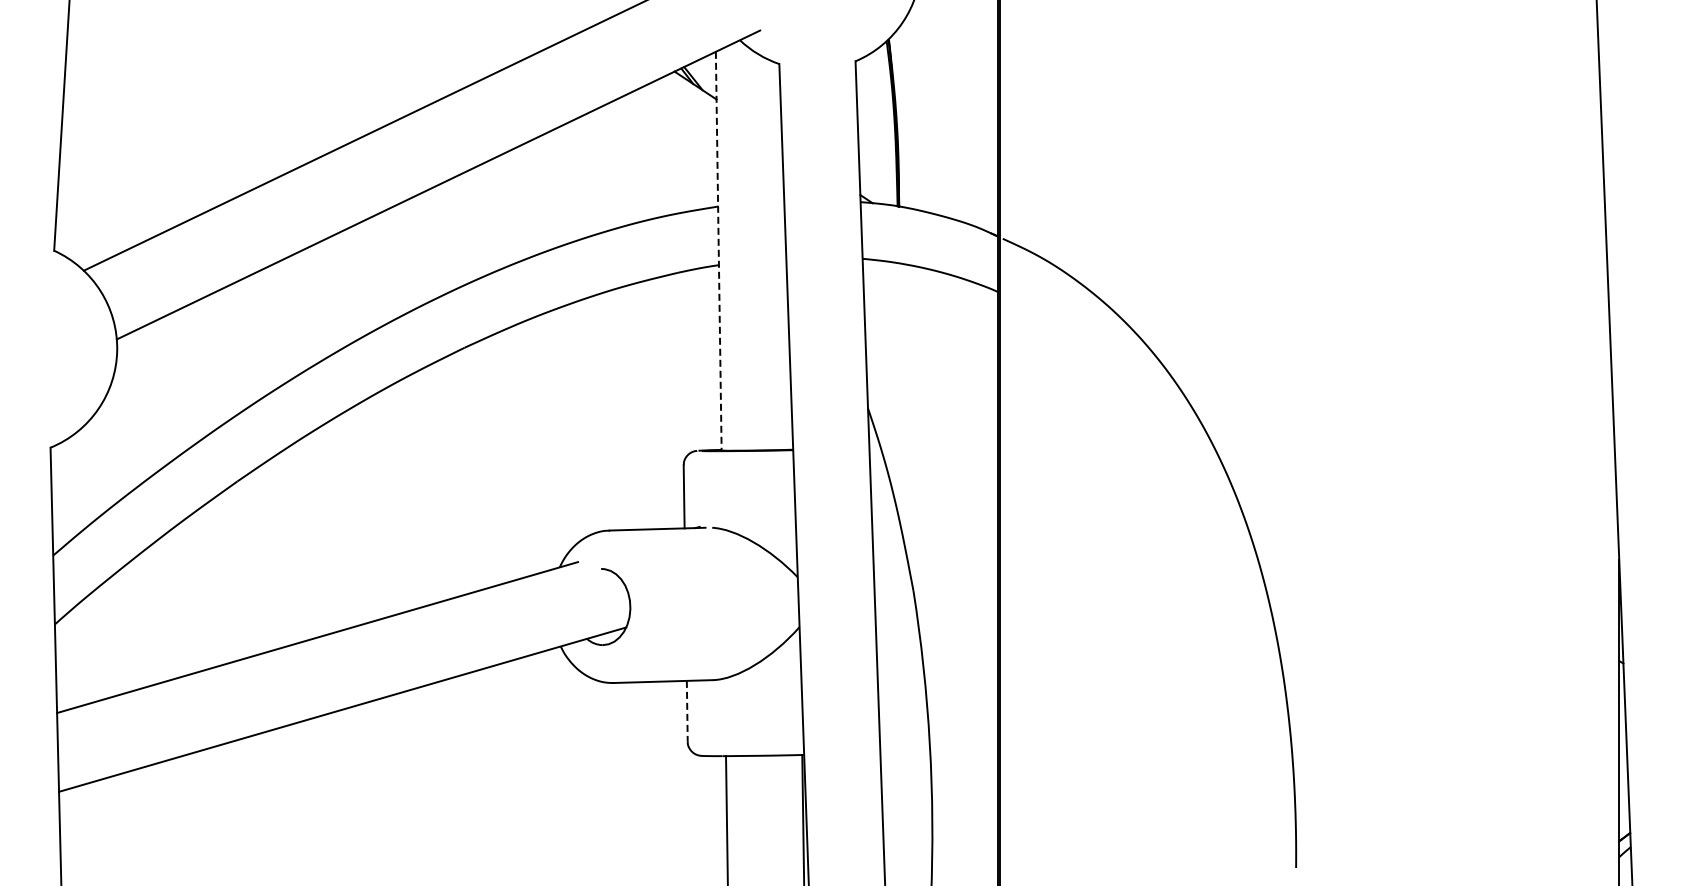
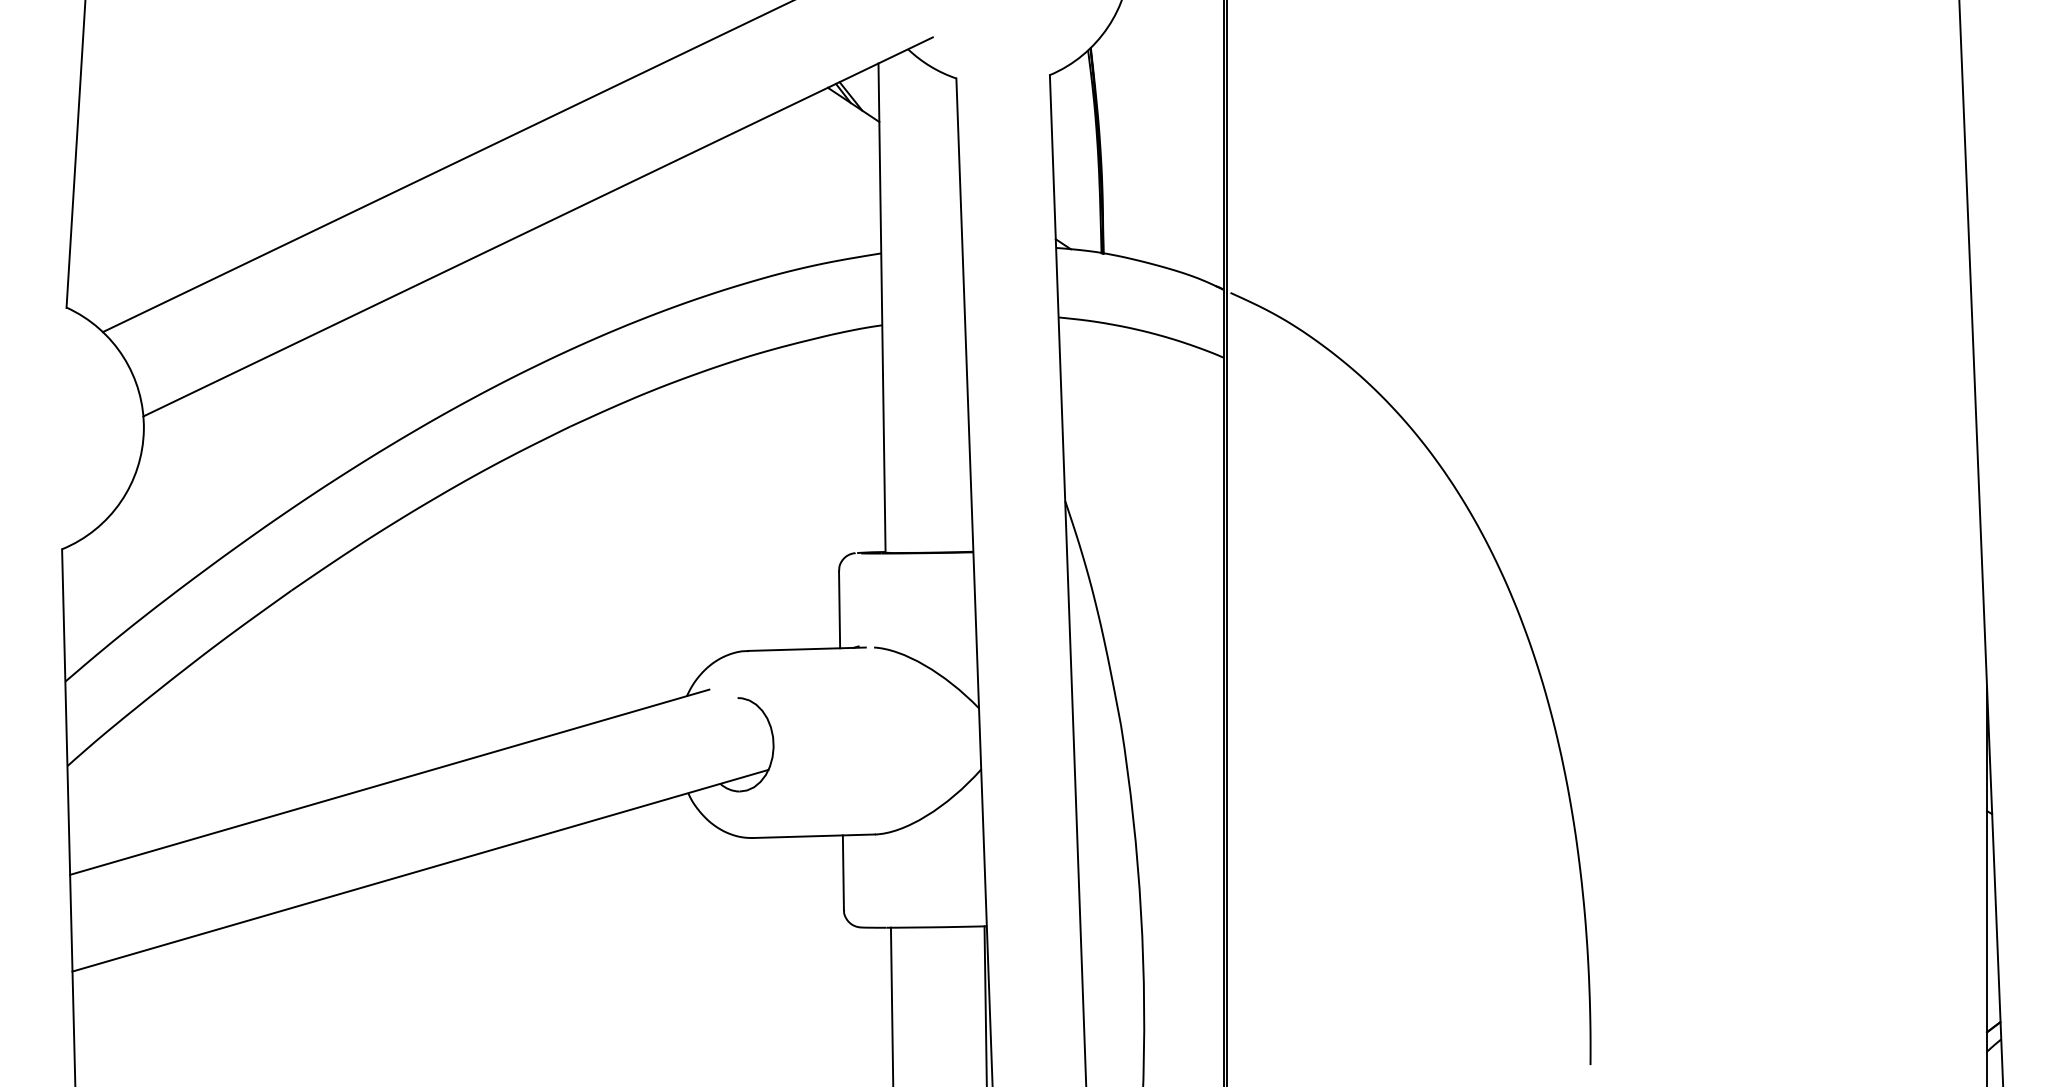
line: (718, 251) -> (881, 308), dashed -> solid
line: (687, 711) -> (843, 872), dashed -> solid

